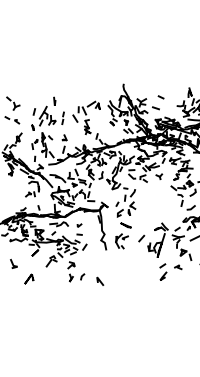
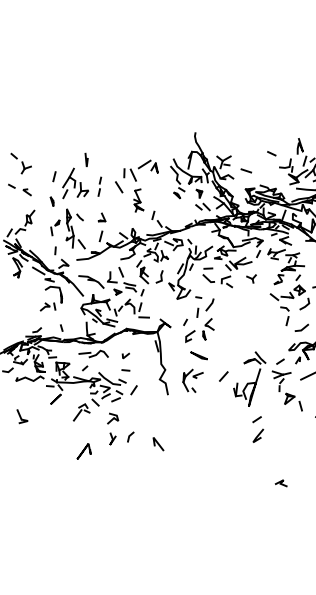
line: (160, 97) -> (270, 153), moved
part: (178, 267) -> (281, 483), moved
part: (29, 278) -> (84, 450), moved

